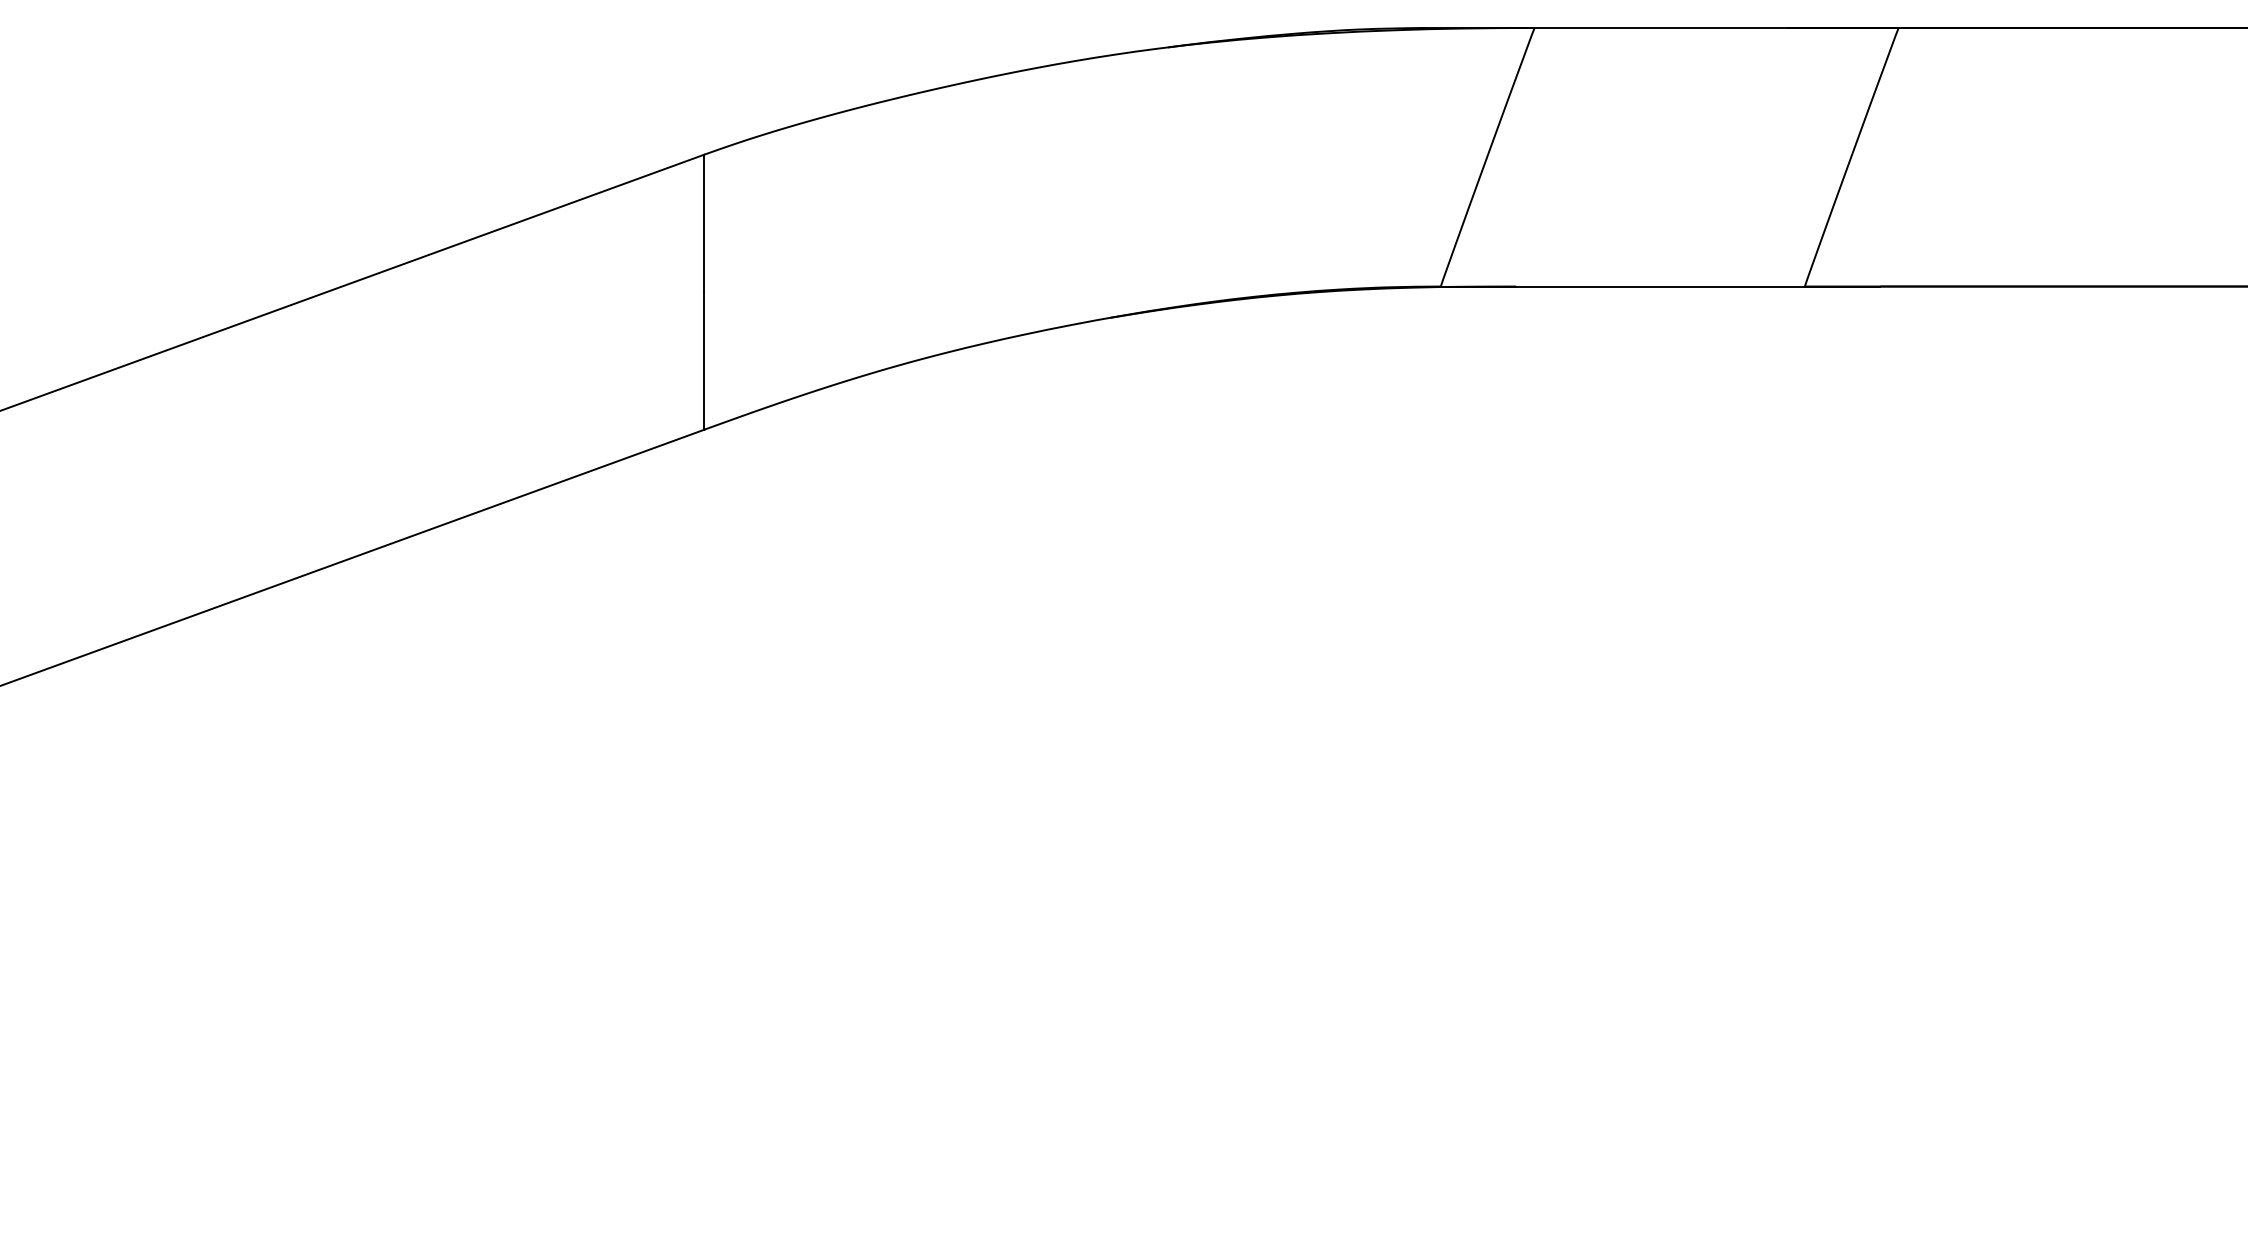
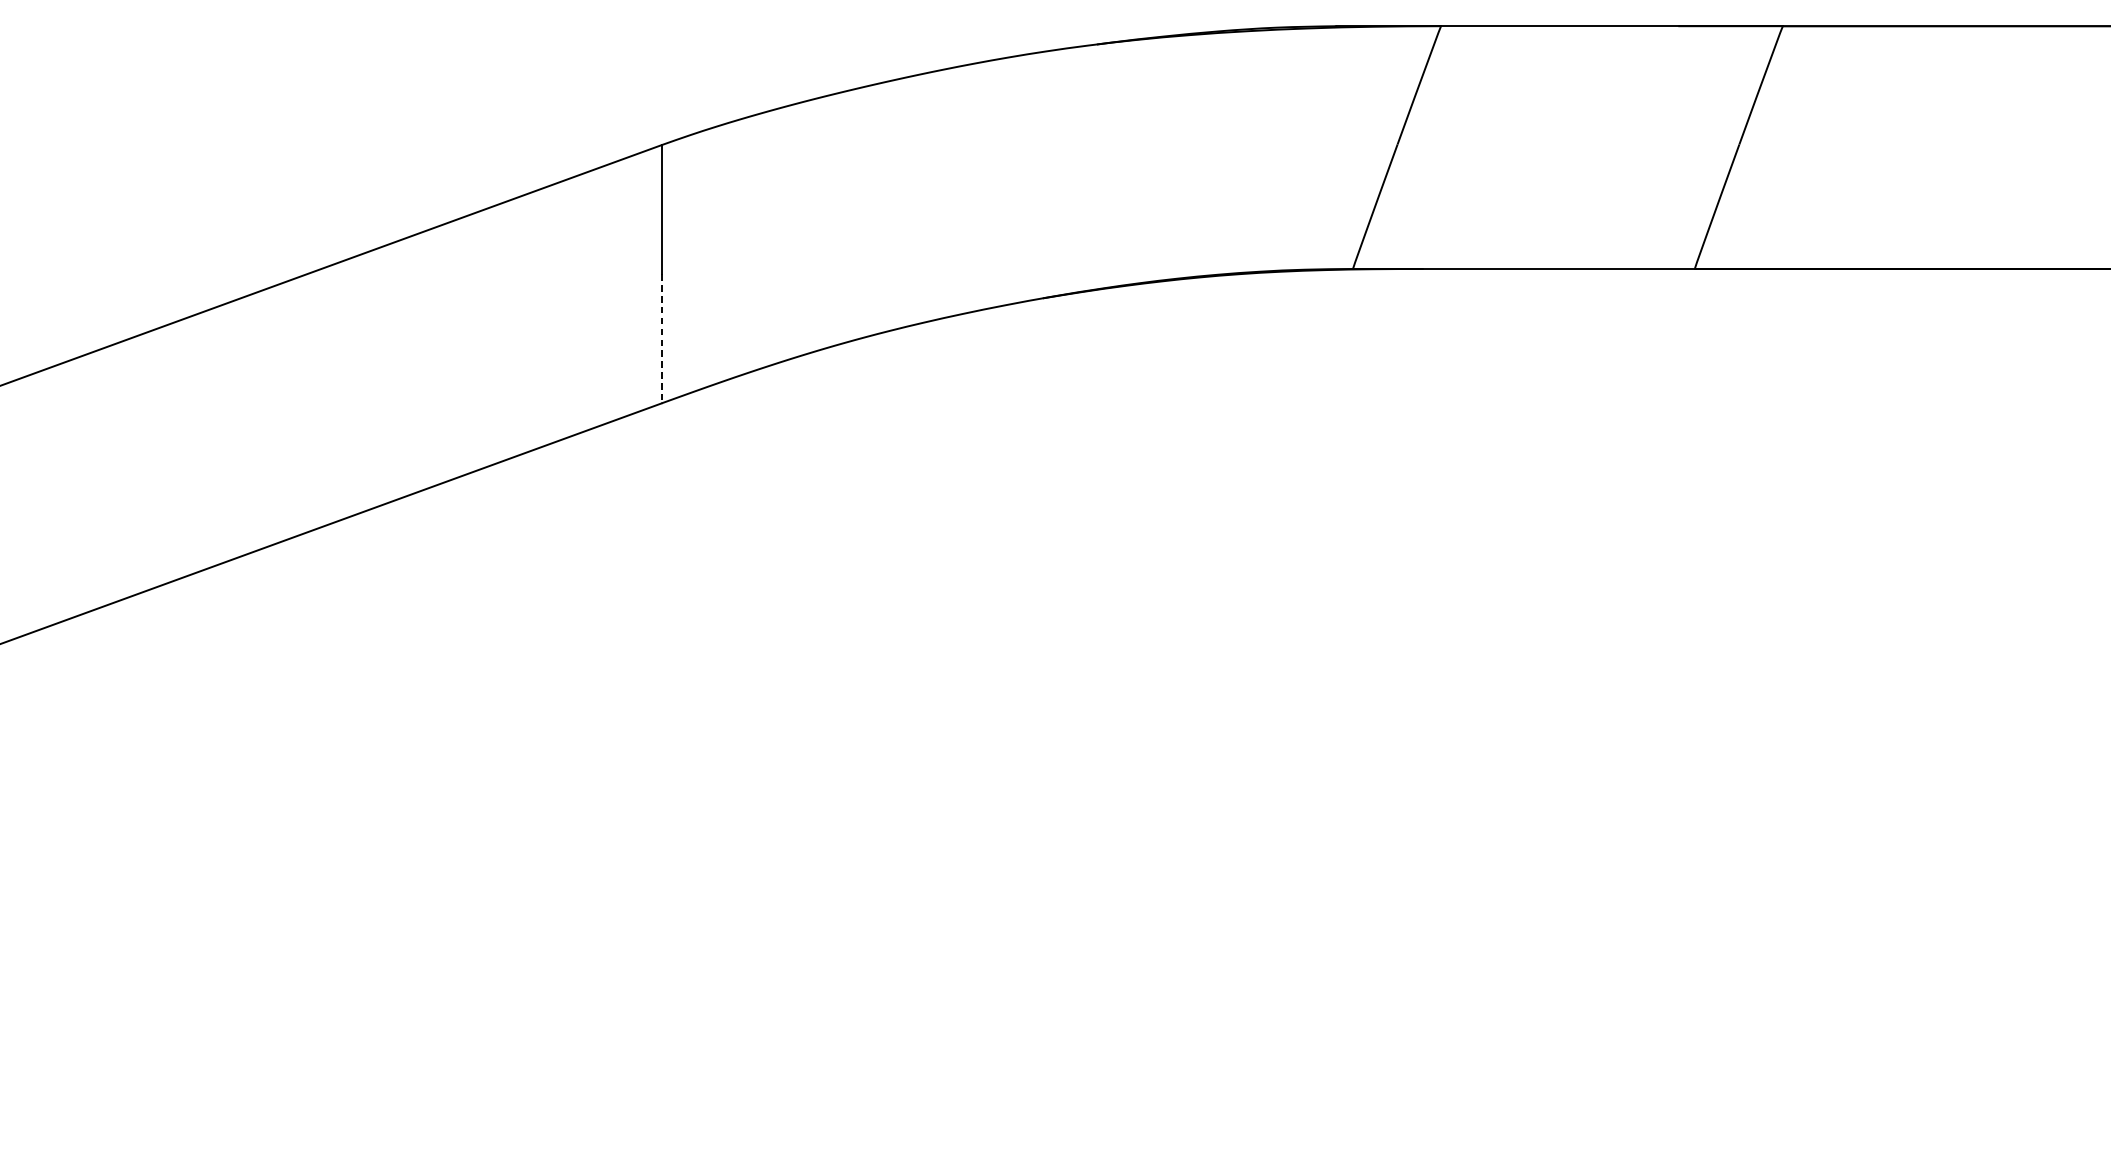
line: (704, 360) -> (661, 338), solid -> dashed

